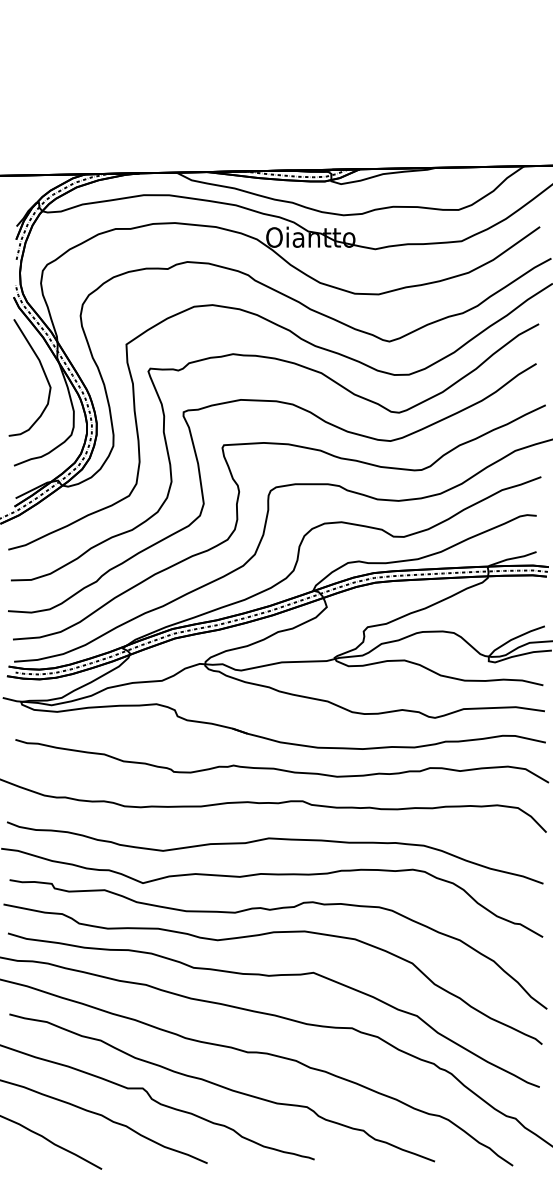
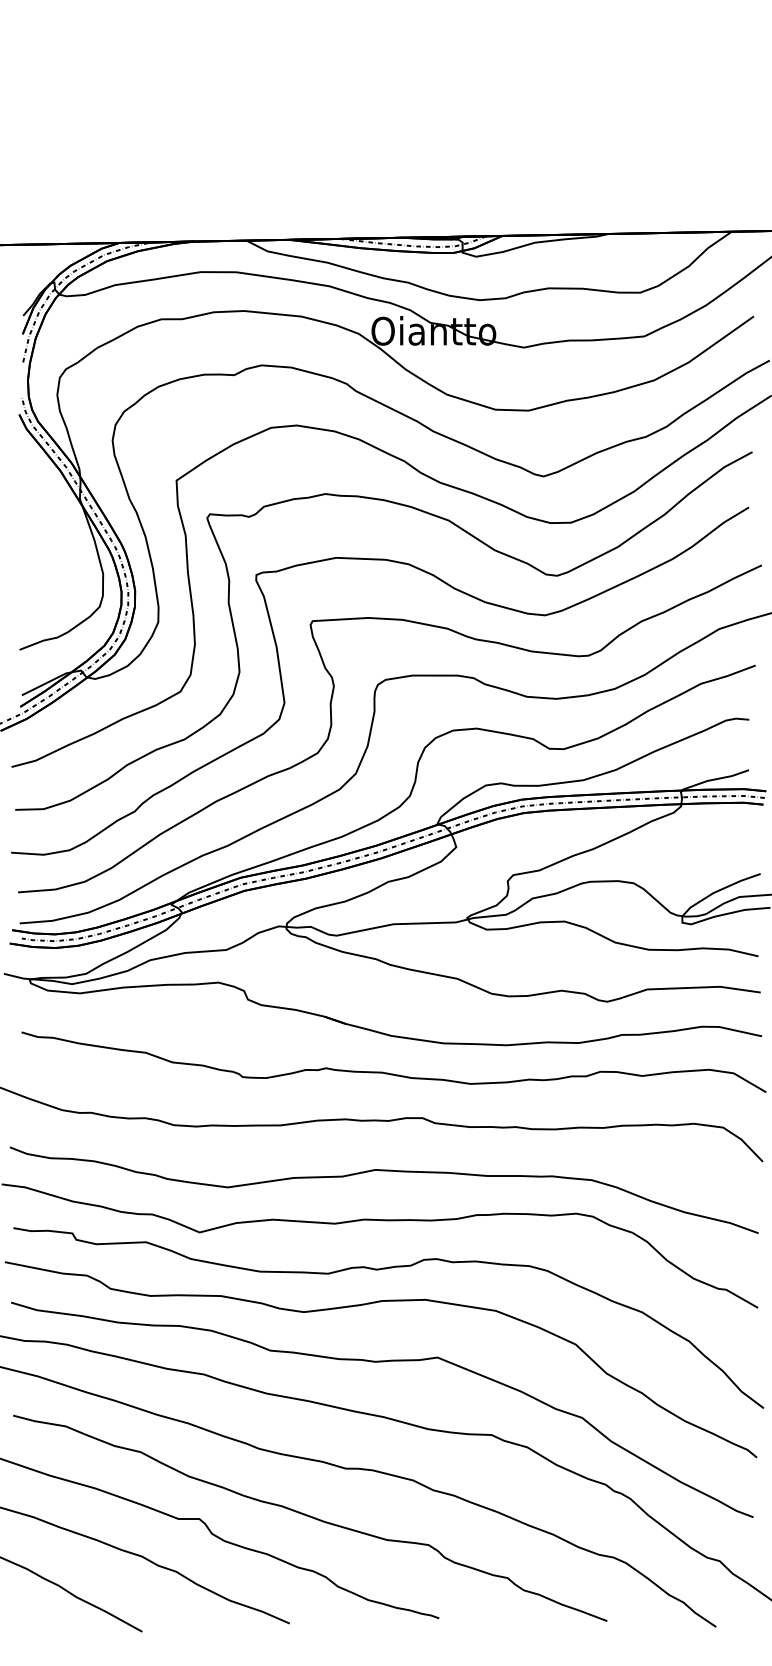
curve: (42, 370) -> (59, 516), removed

